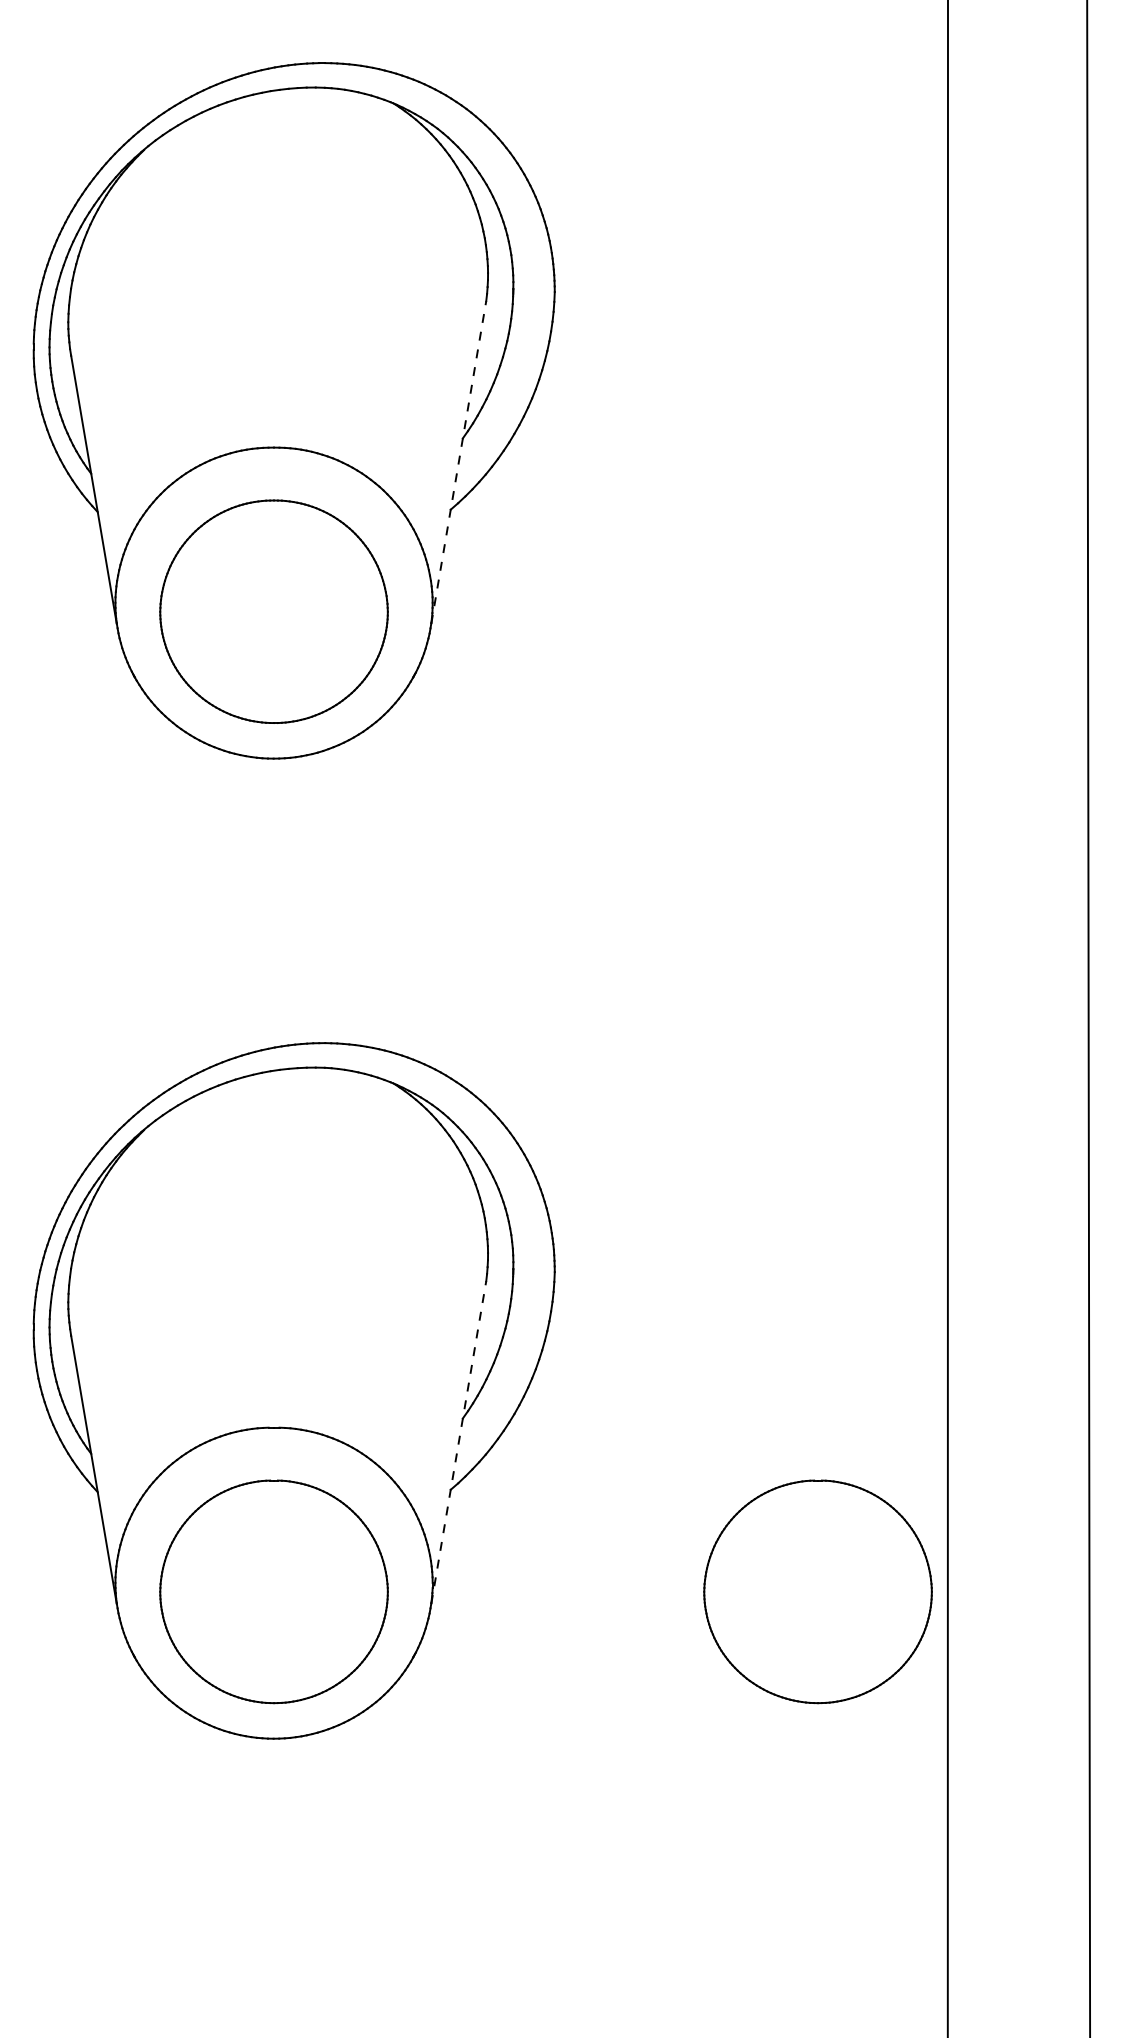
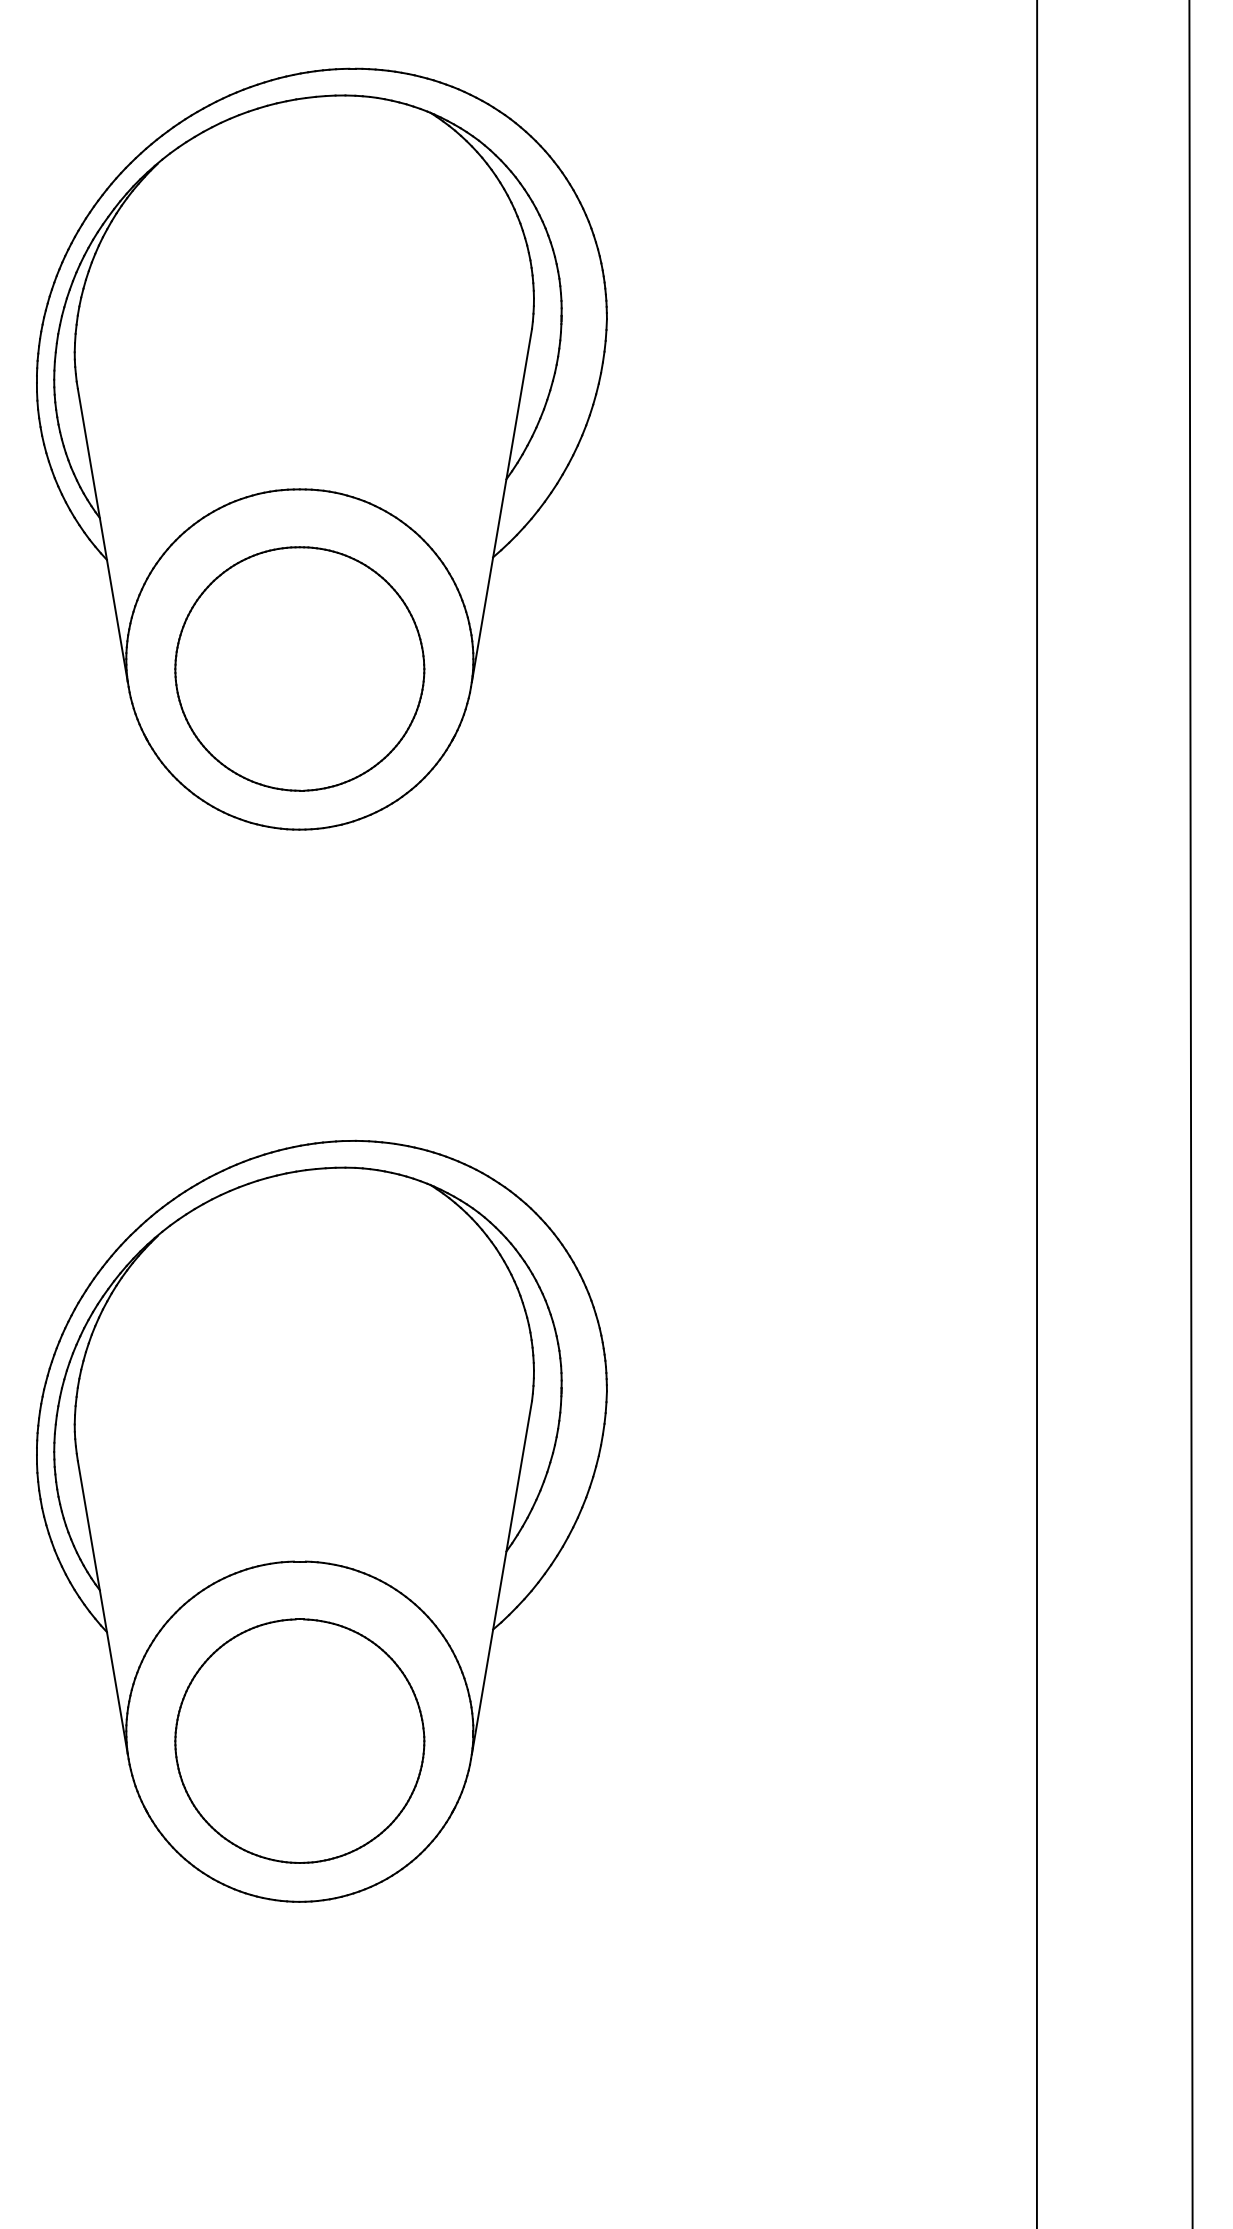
line: (458, 462) -> (501, 505), dashed -> solid
line: (458, 1442) -> (501, 1577), dashed -> solid
part: (817, 1591) -> (894, 1740), removed

